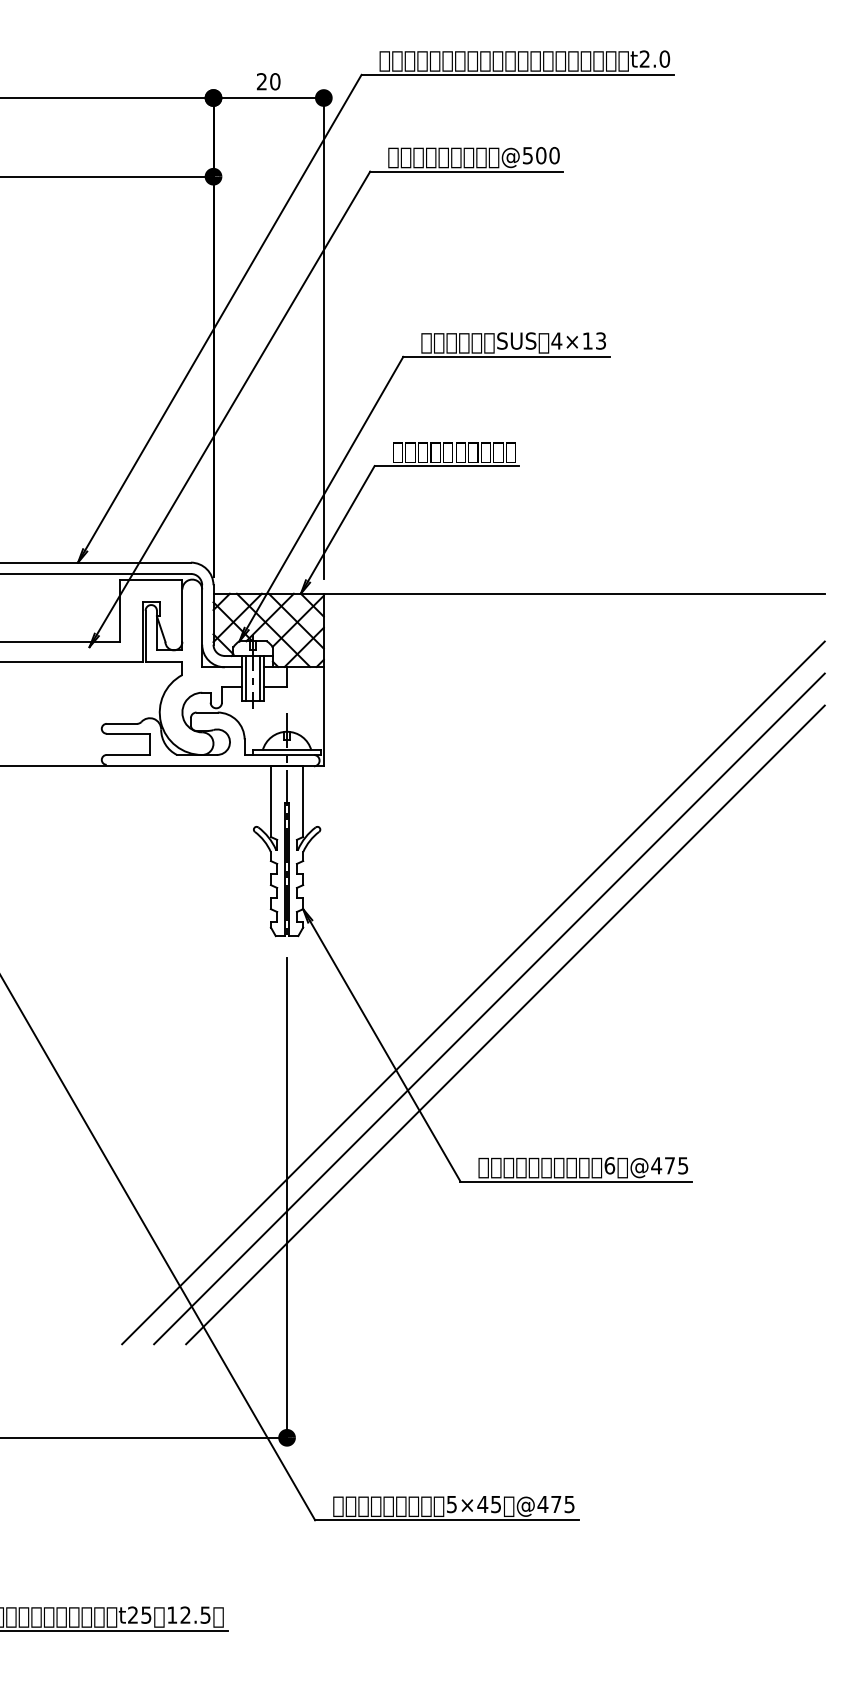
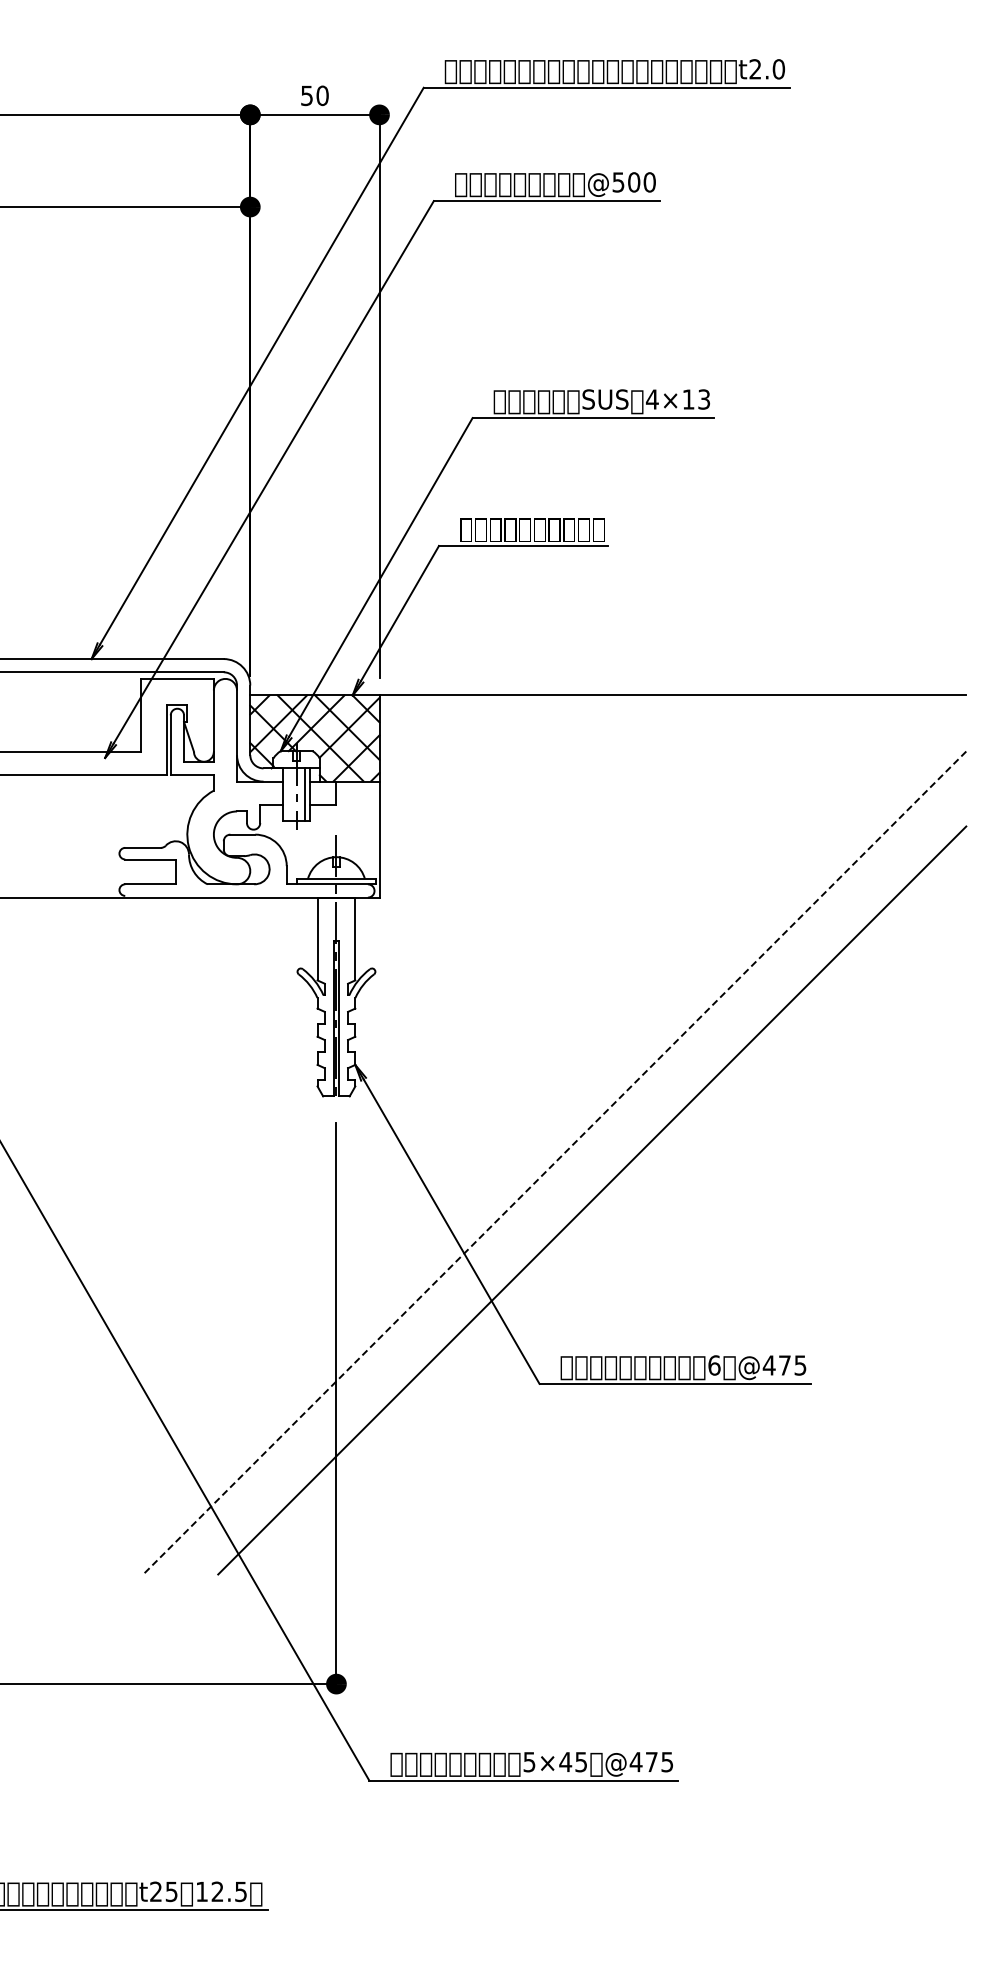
text: (261, 81) -> (306, 95), 20 -> 50
line: (246, 678) -> (288, 794), removed
line: (473, 992) -> (554, 1162), solid -> dashed
line: (489, 1008) -> (573, 1181), removed

